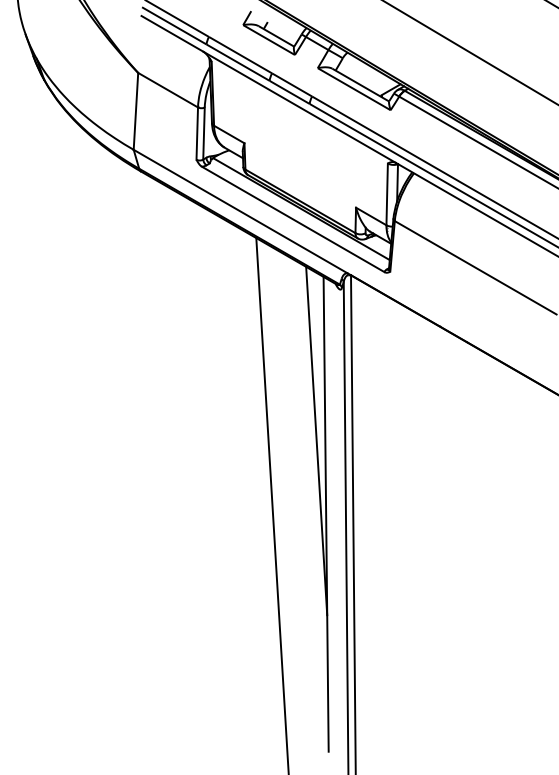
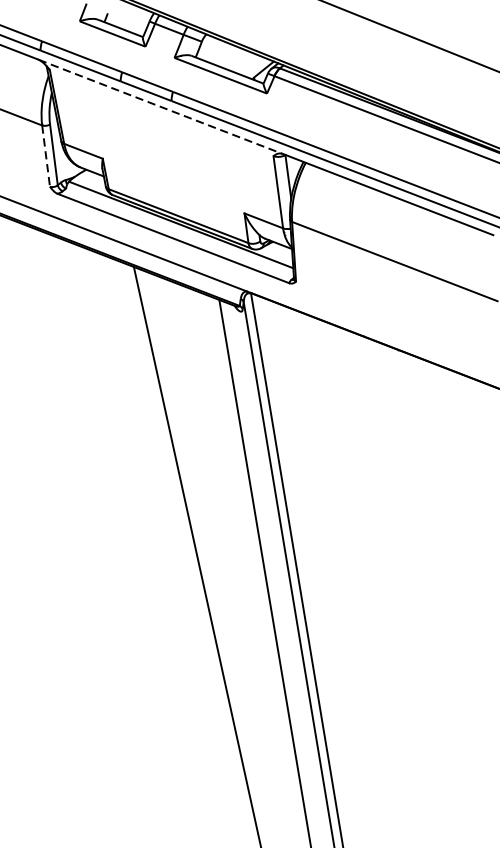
line: (299, 107) -> (160, 107), solid -> dashed
line: (197, 134) -> (46, 157), solid -> dashed
line: (316, 440) -> (240, 491), removed

